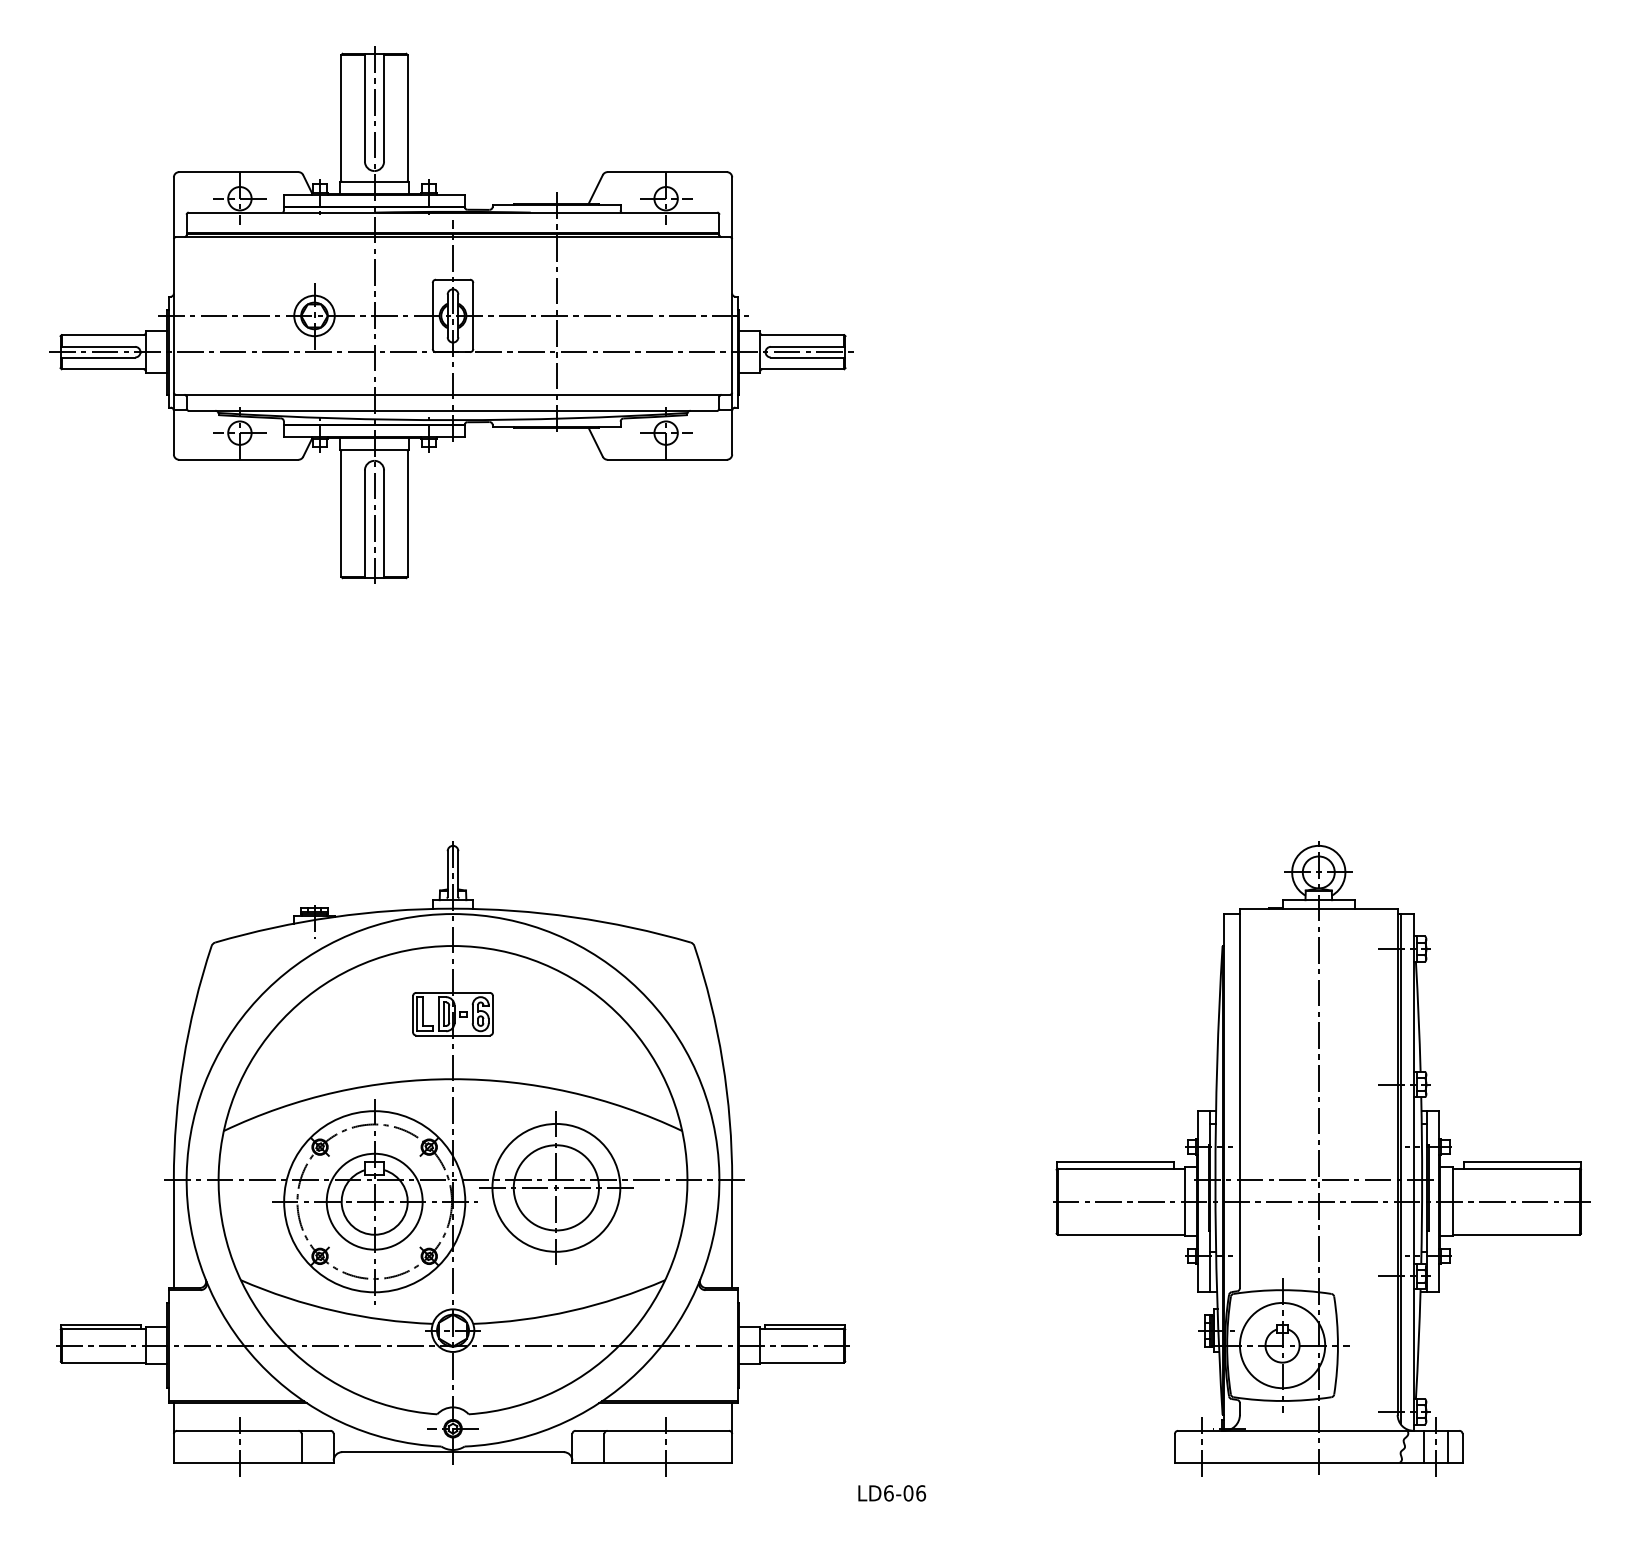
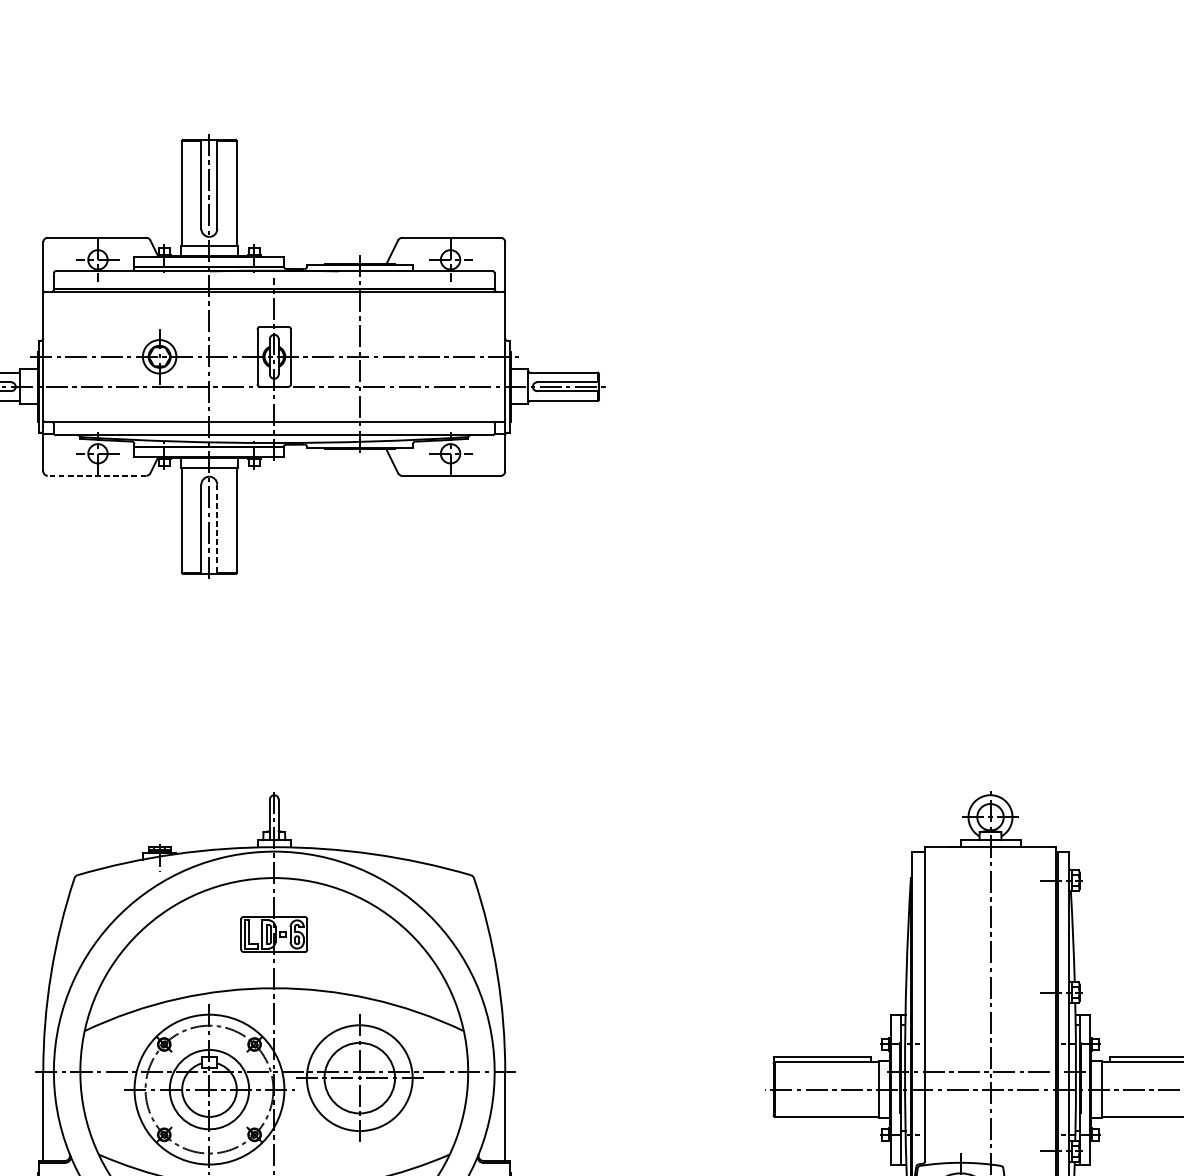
line: (238, 459) -> (96, 475), solid -> dashed
line: (384, 524) -> (217, 529), solid -> dashed

